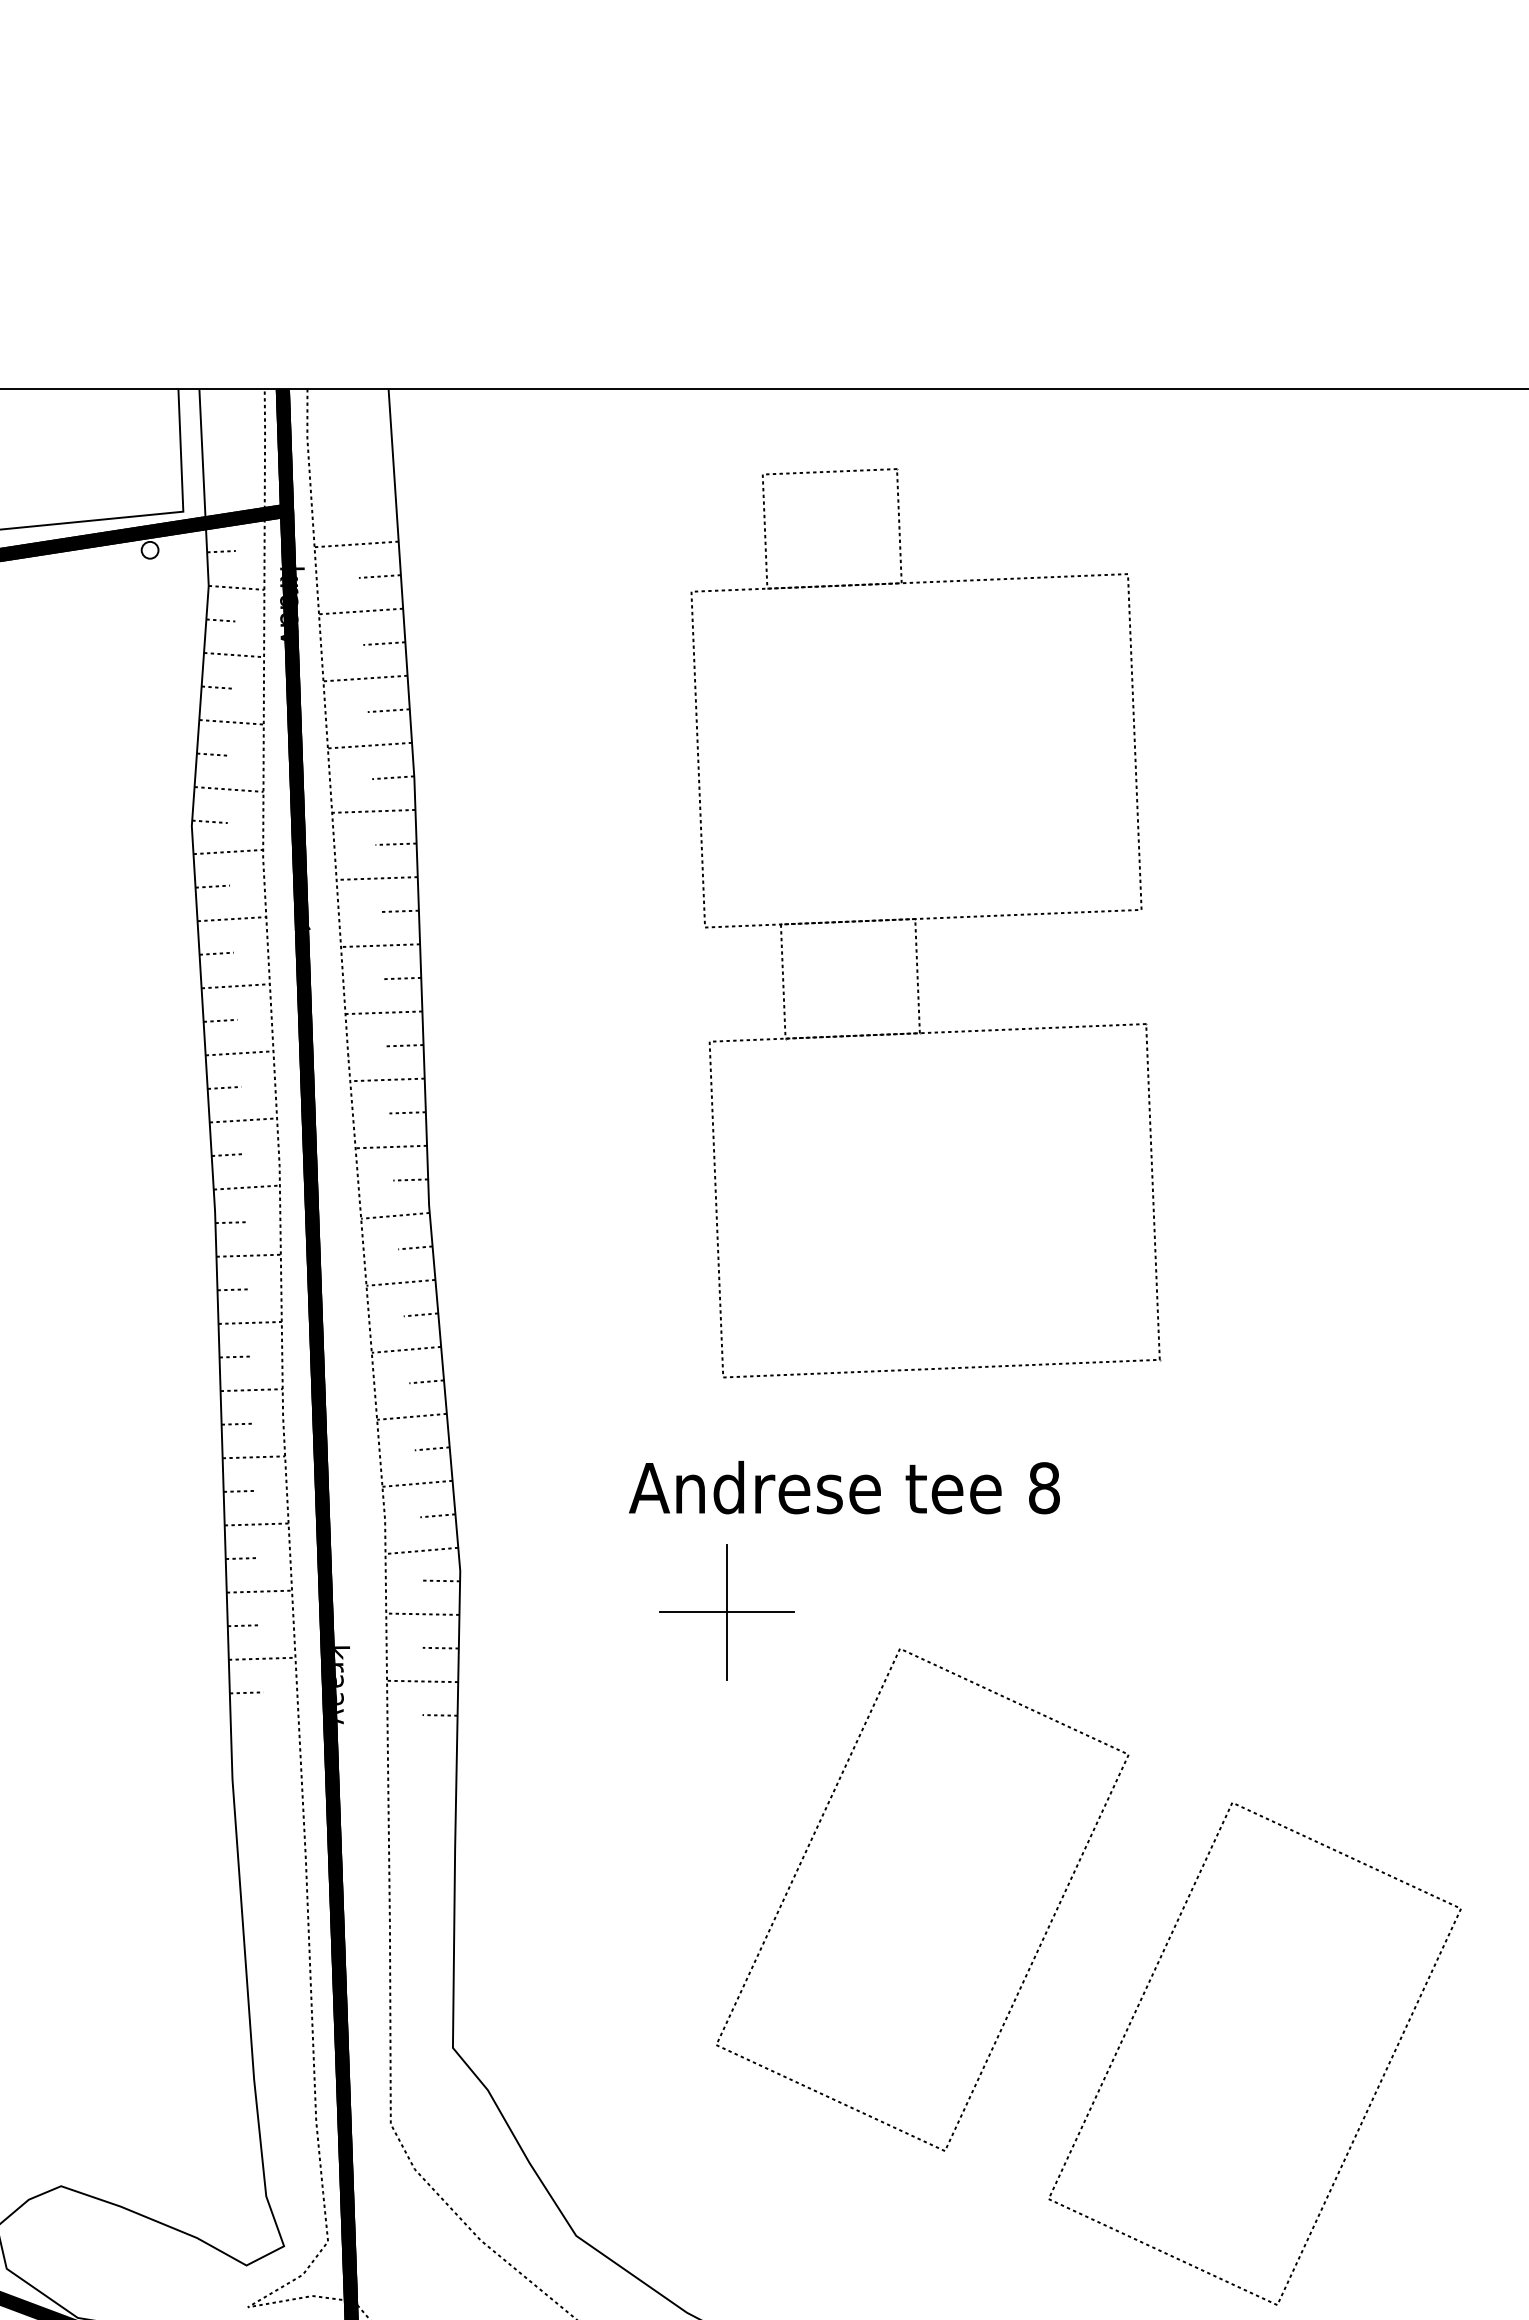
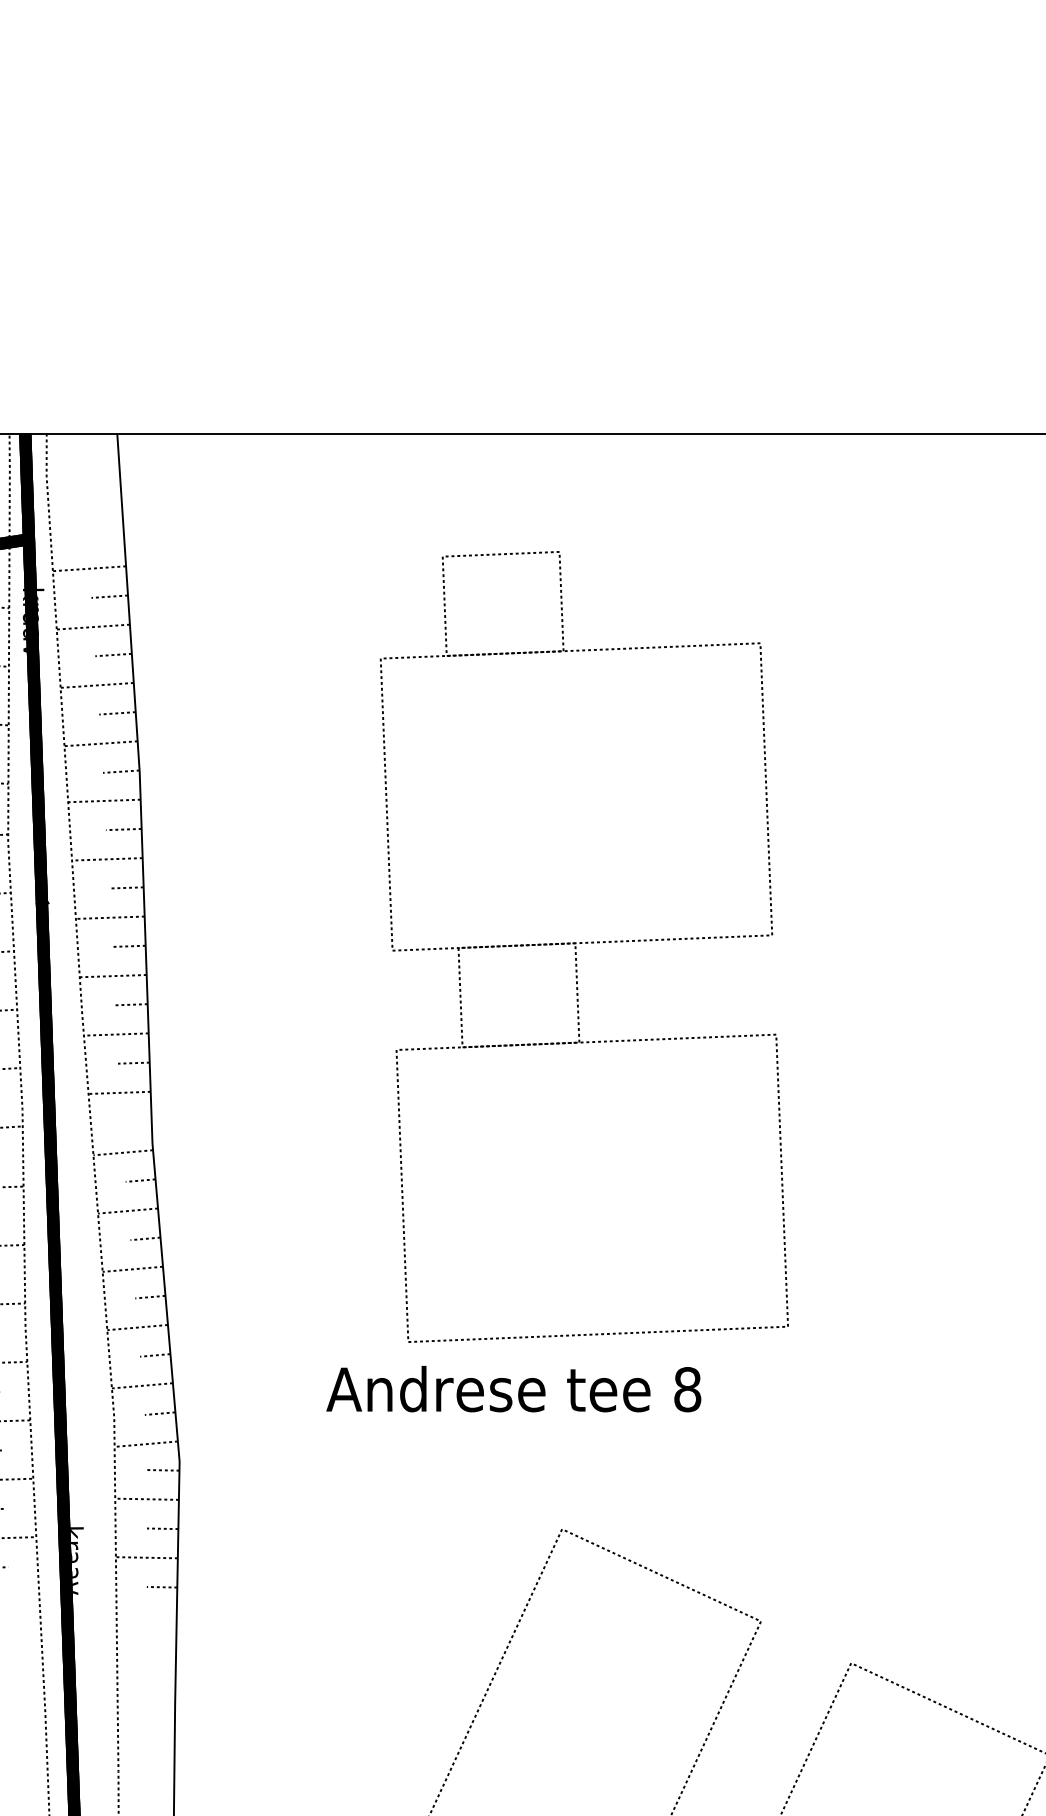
part: (925, 923) -> (584, 947), moved
line: (410, 1179) -> (136, 1121), removed
part: (726, 1612) -> (411, 1497), removed

